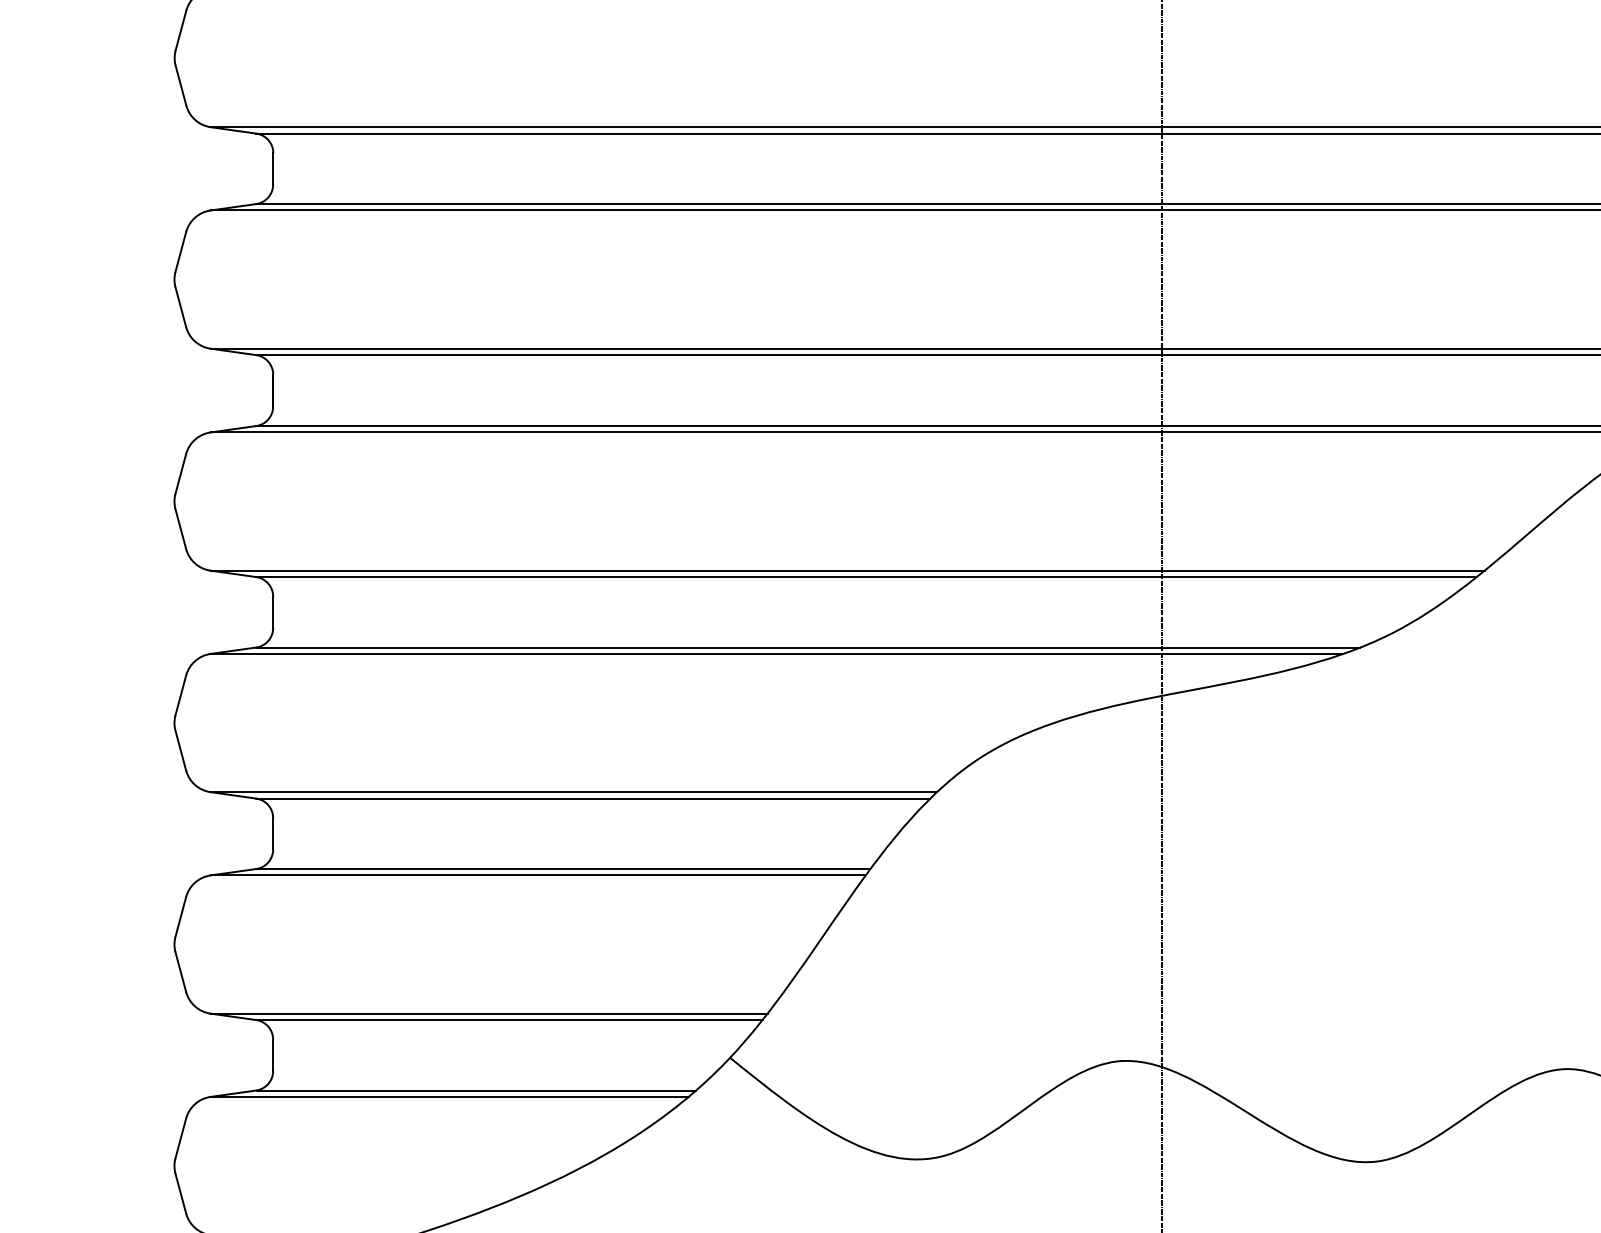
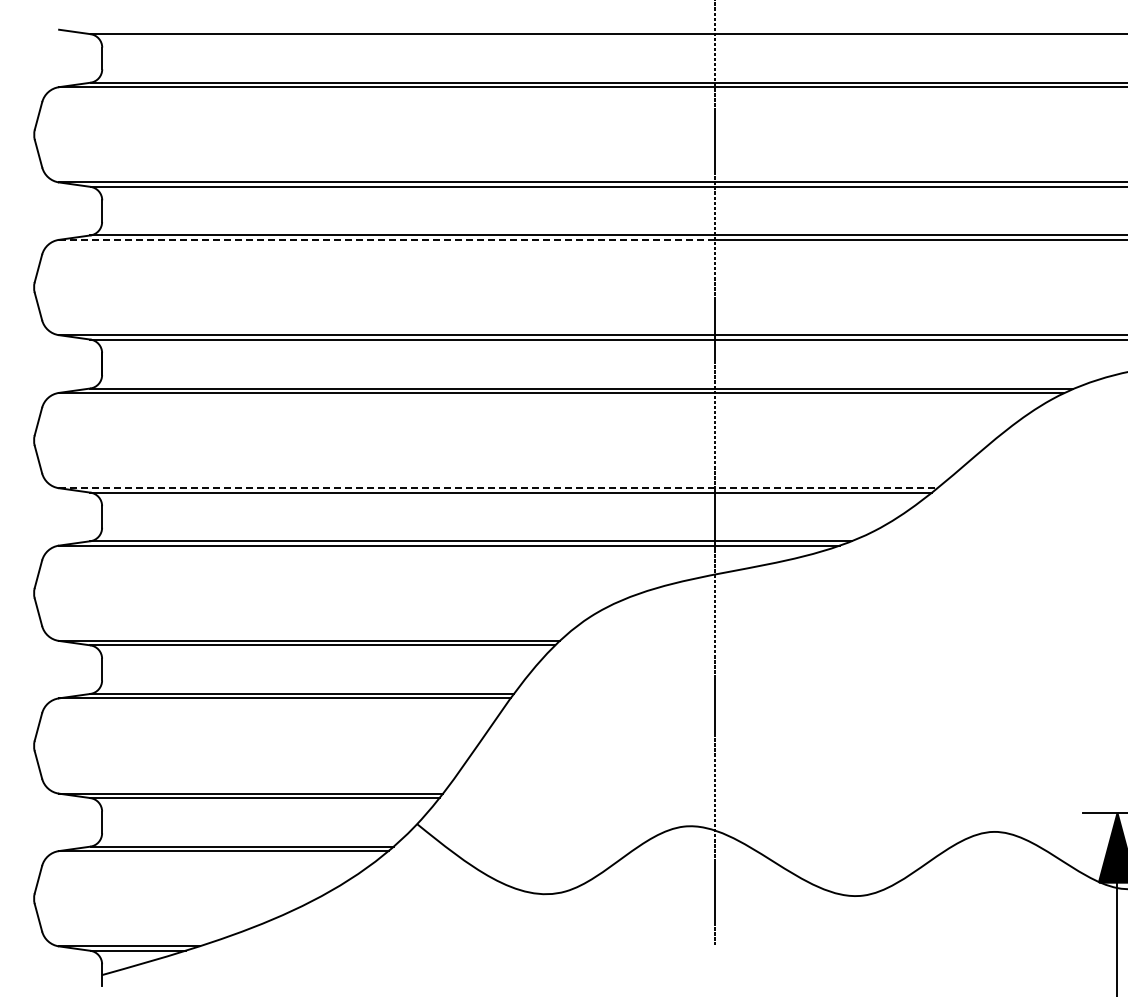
line: (685, 209) -> (386, 239), solid -> dashed
line: (848, 571) -> (498, 488), solid -> dashed

